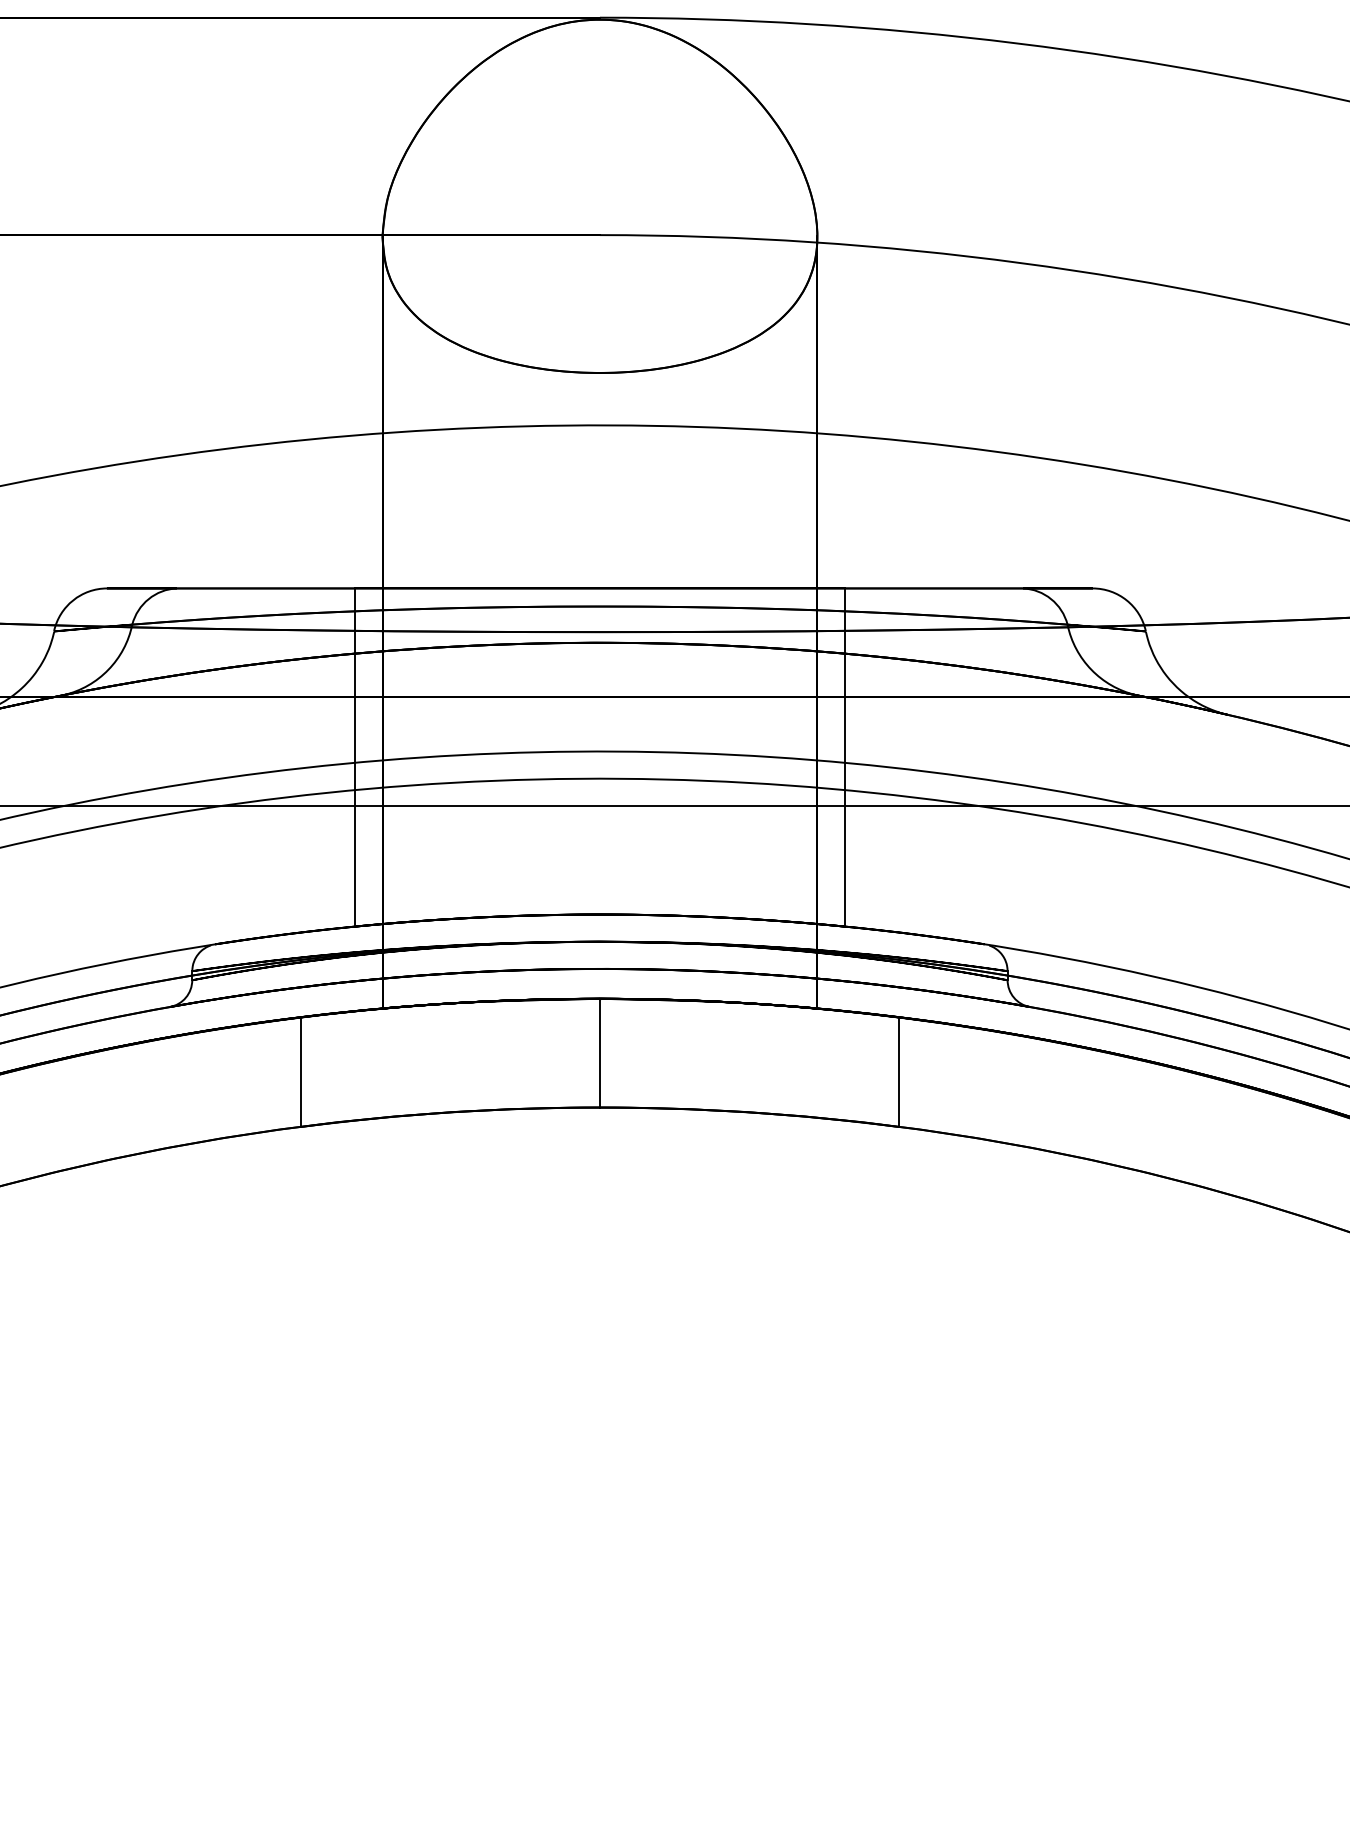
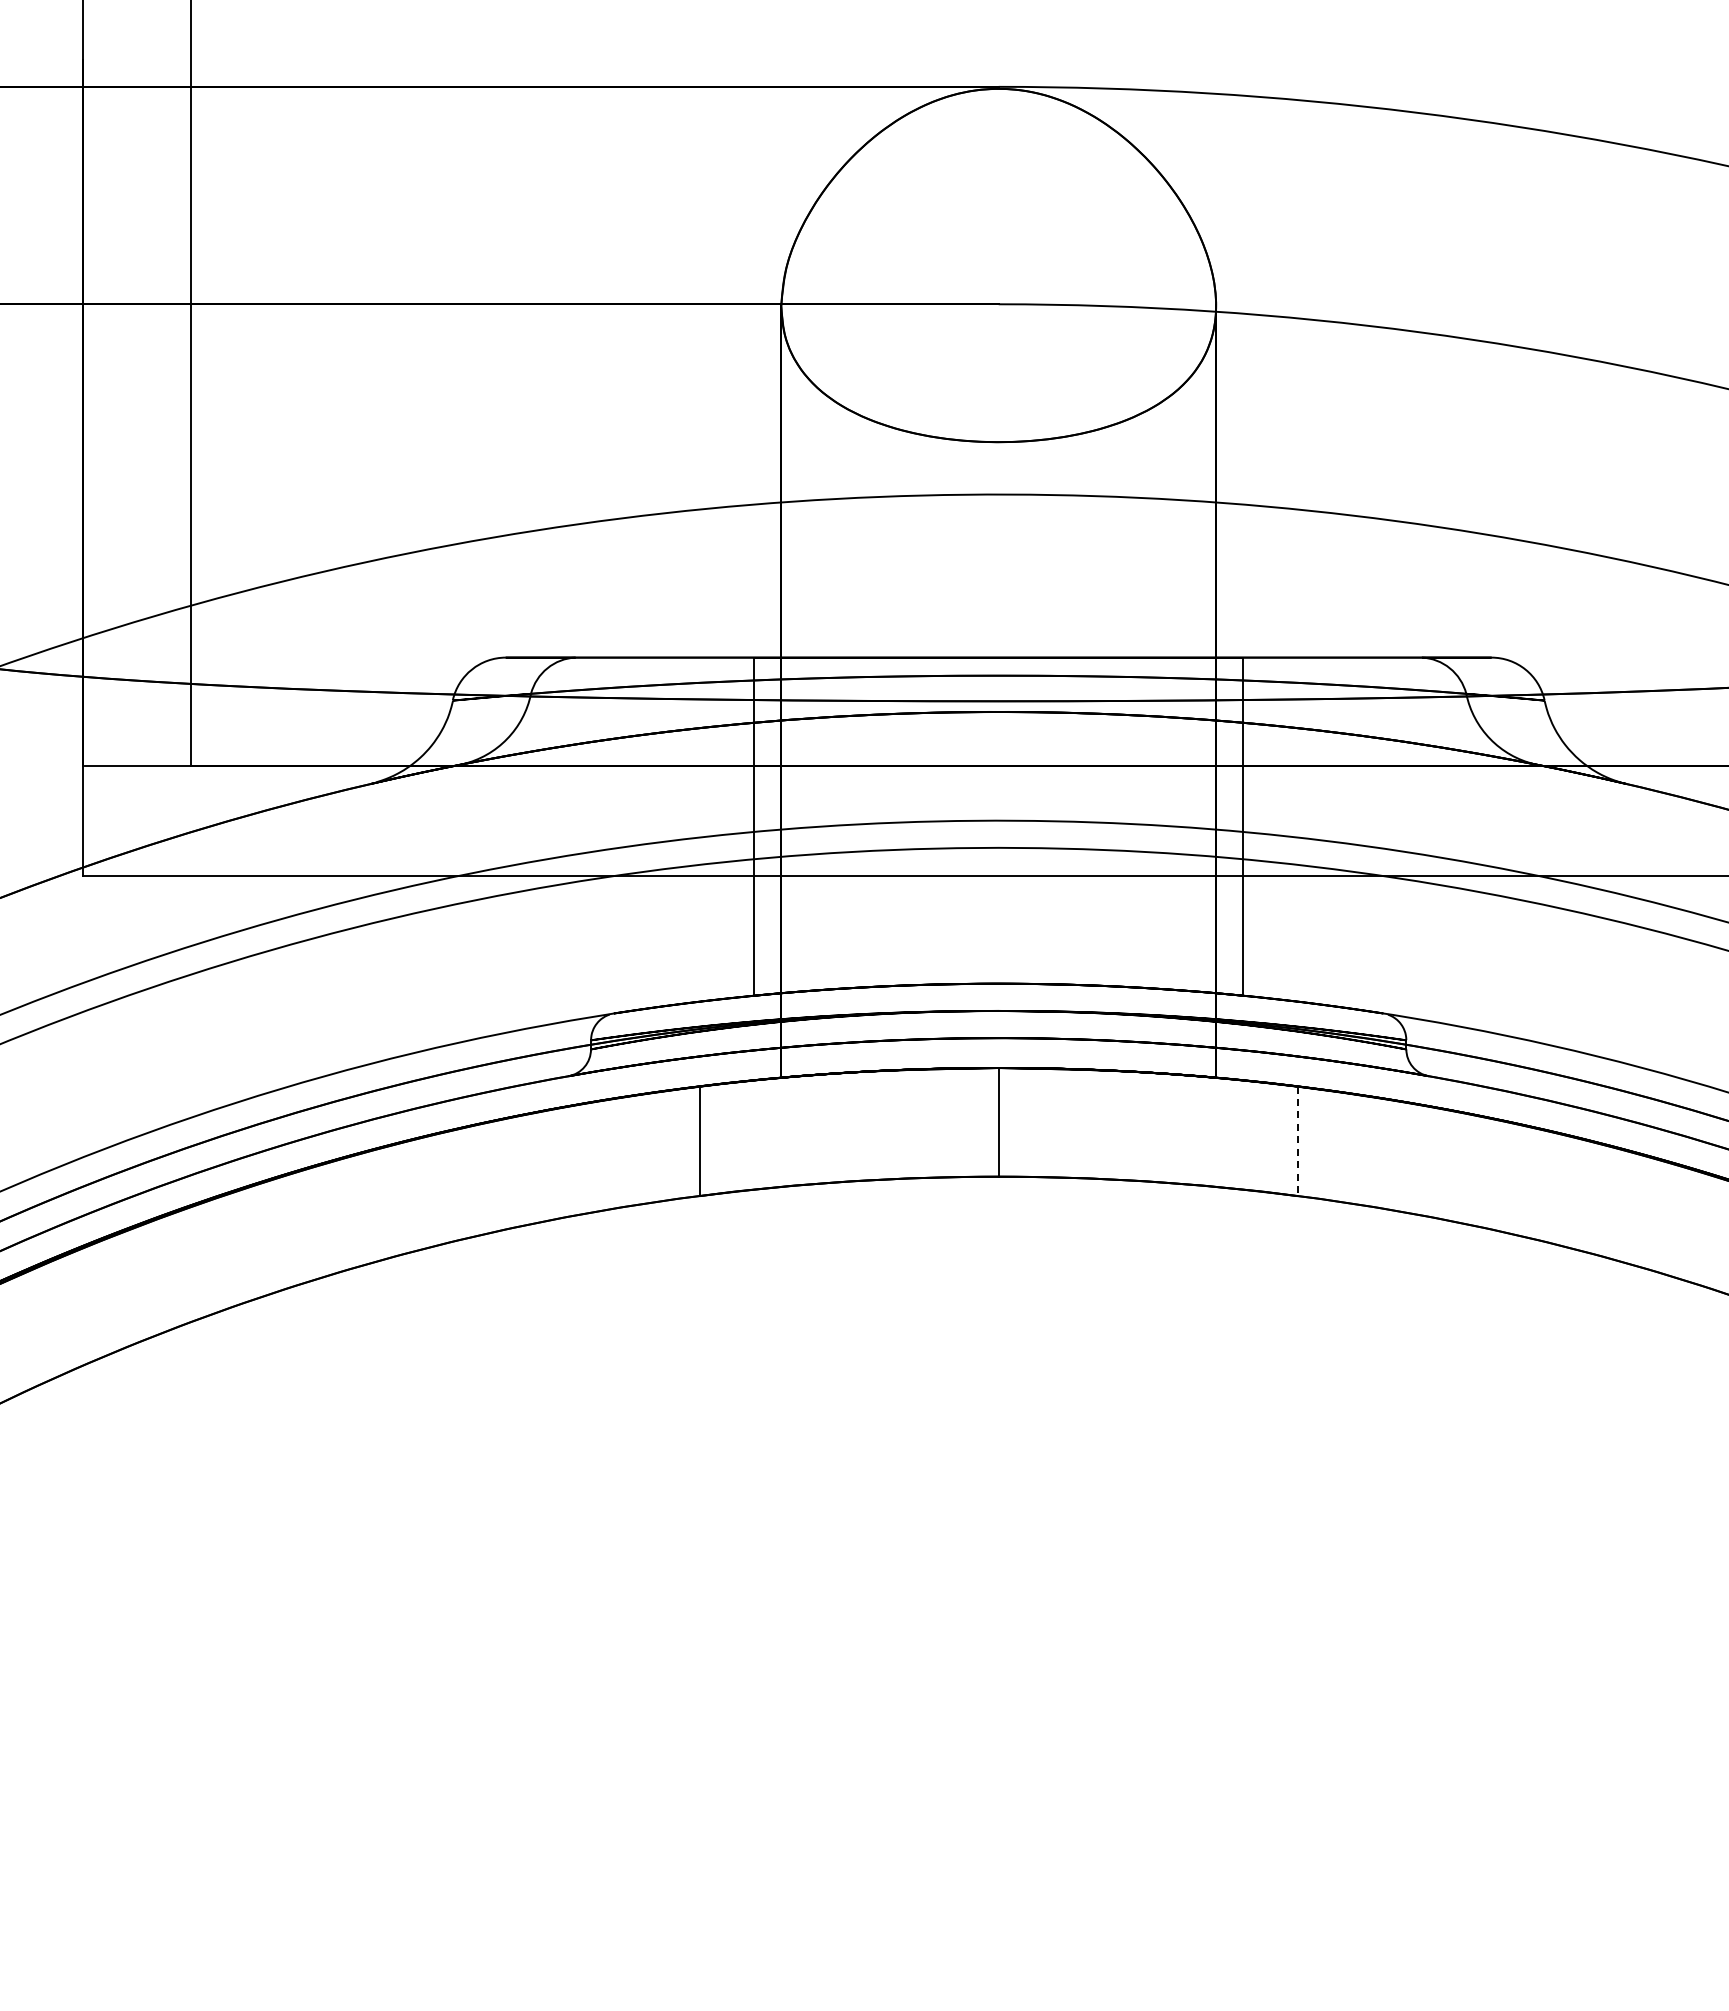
line: (898, 1072) -> (1297, 1141), solid -> dashed

